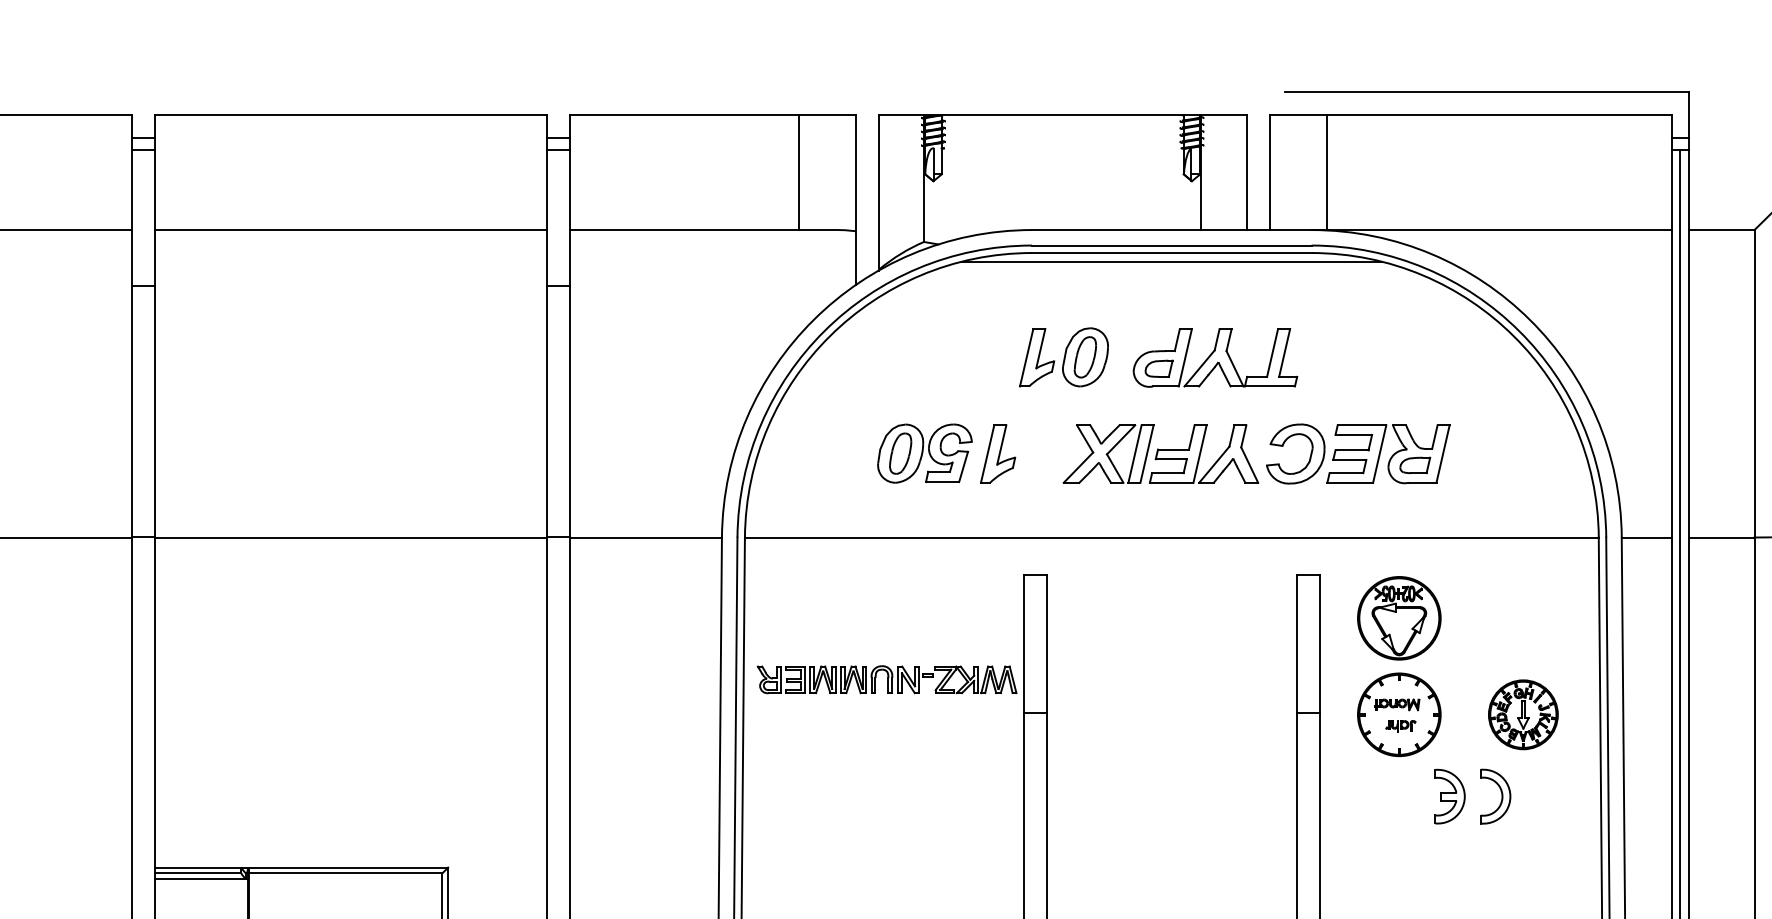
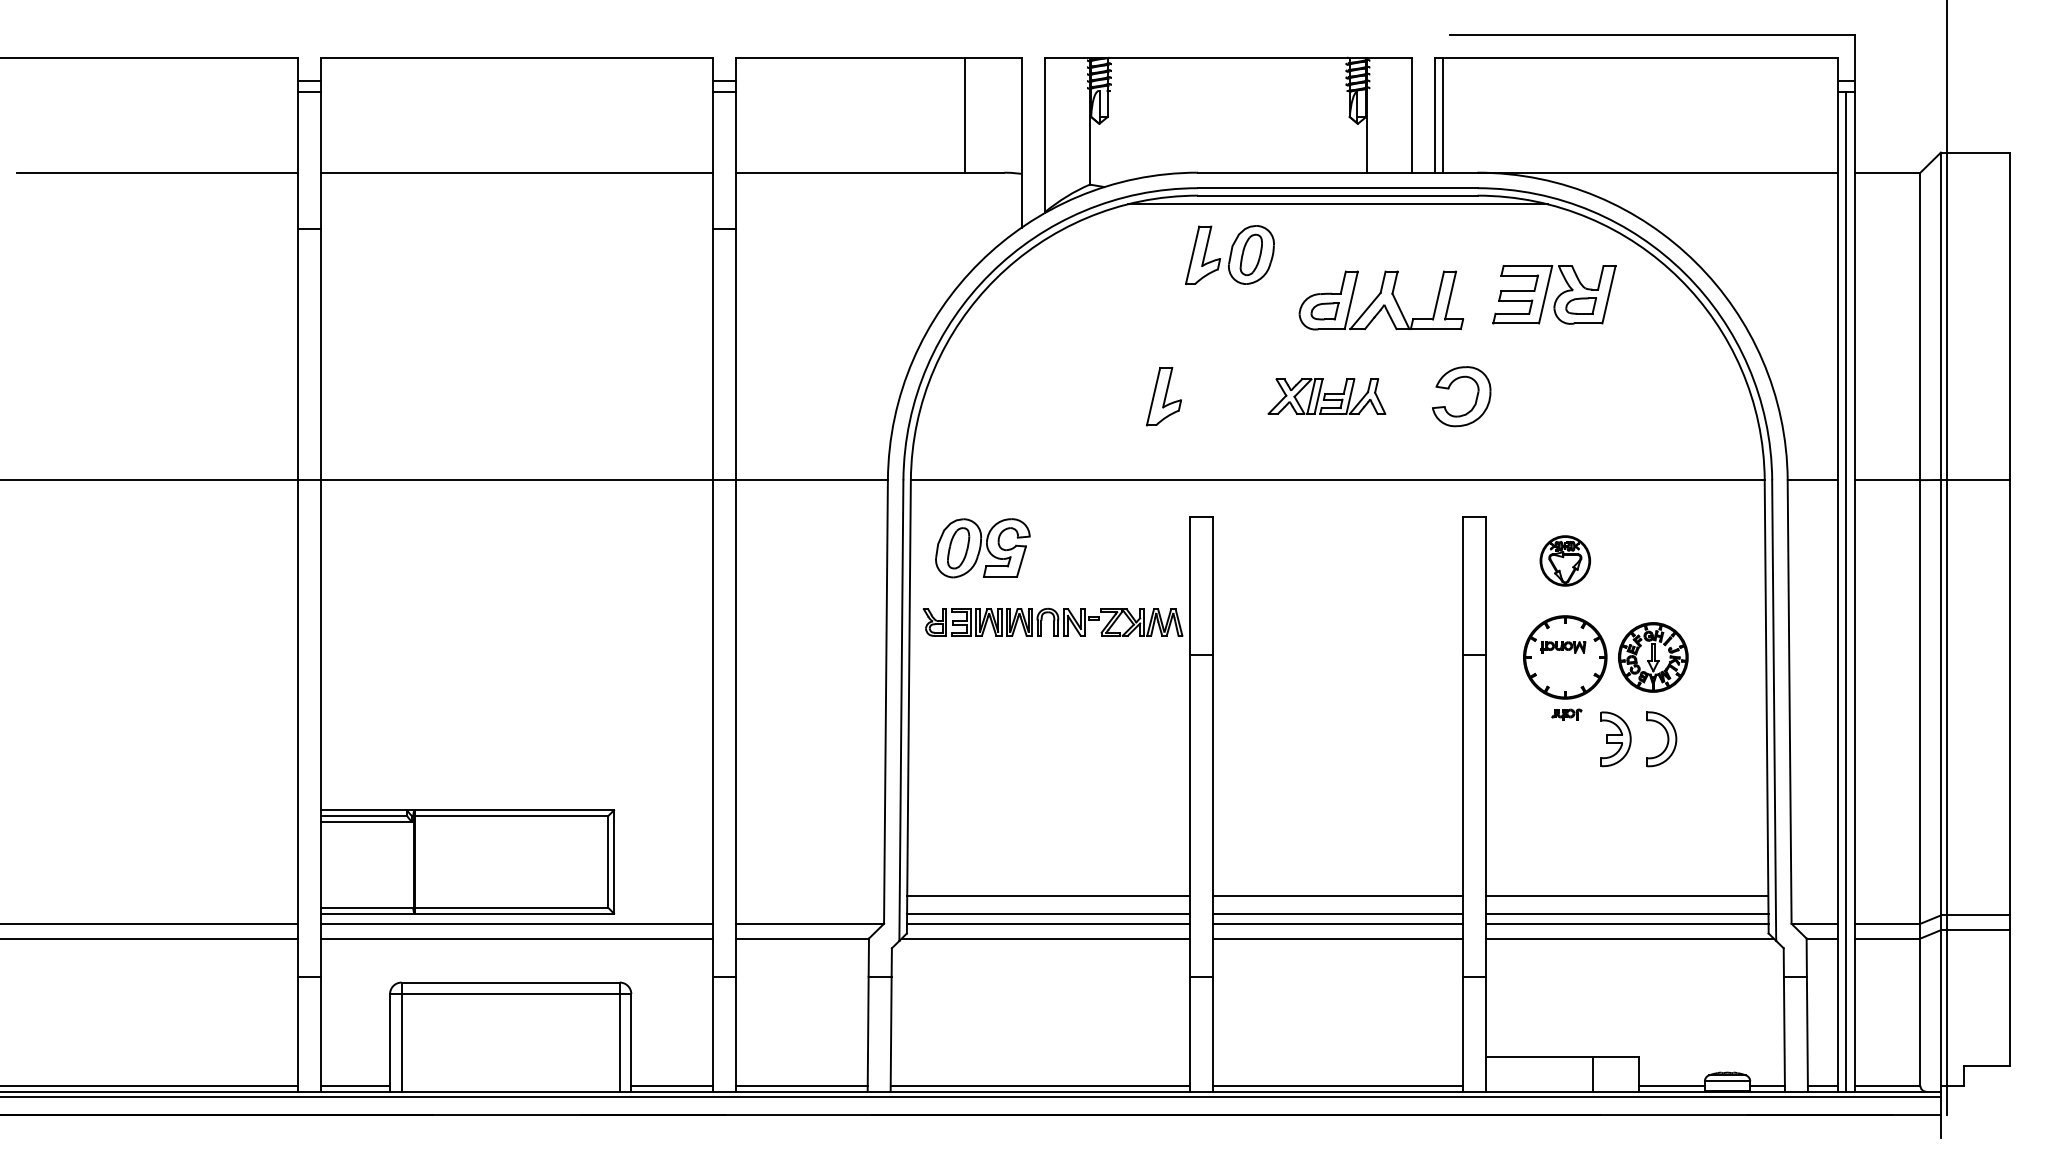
line: (1326, 171) -> (1442, 114), moved
part: (1063, 356) -> (1229, 254), moved
part: (924, 453) -> (982, 548), moved
part: (1160, 453) -> (1326, 396), size x0.6
part: (1388, 453) -> (1554, 294), moved
part: (1399, 617) -> (1565, 560), size x0.6
part: (1523, 714) -> (1653, 657), moved
part: (1400, 725) -> (1566, 714), moved

